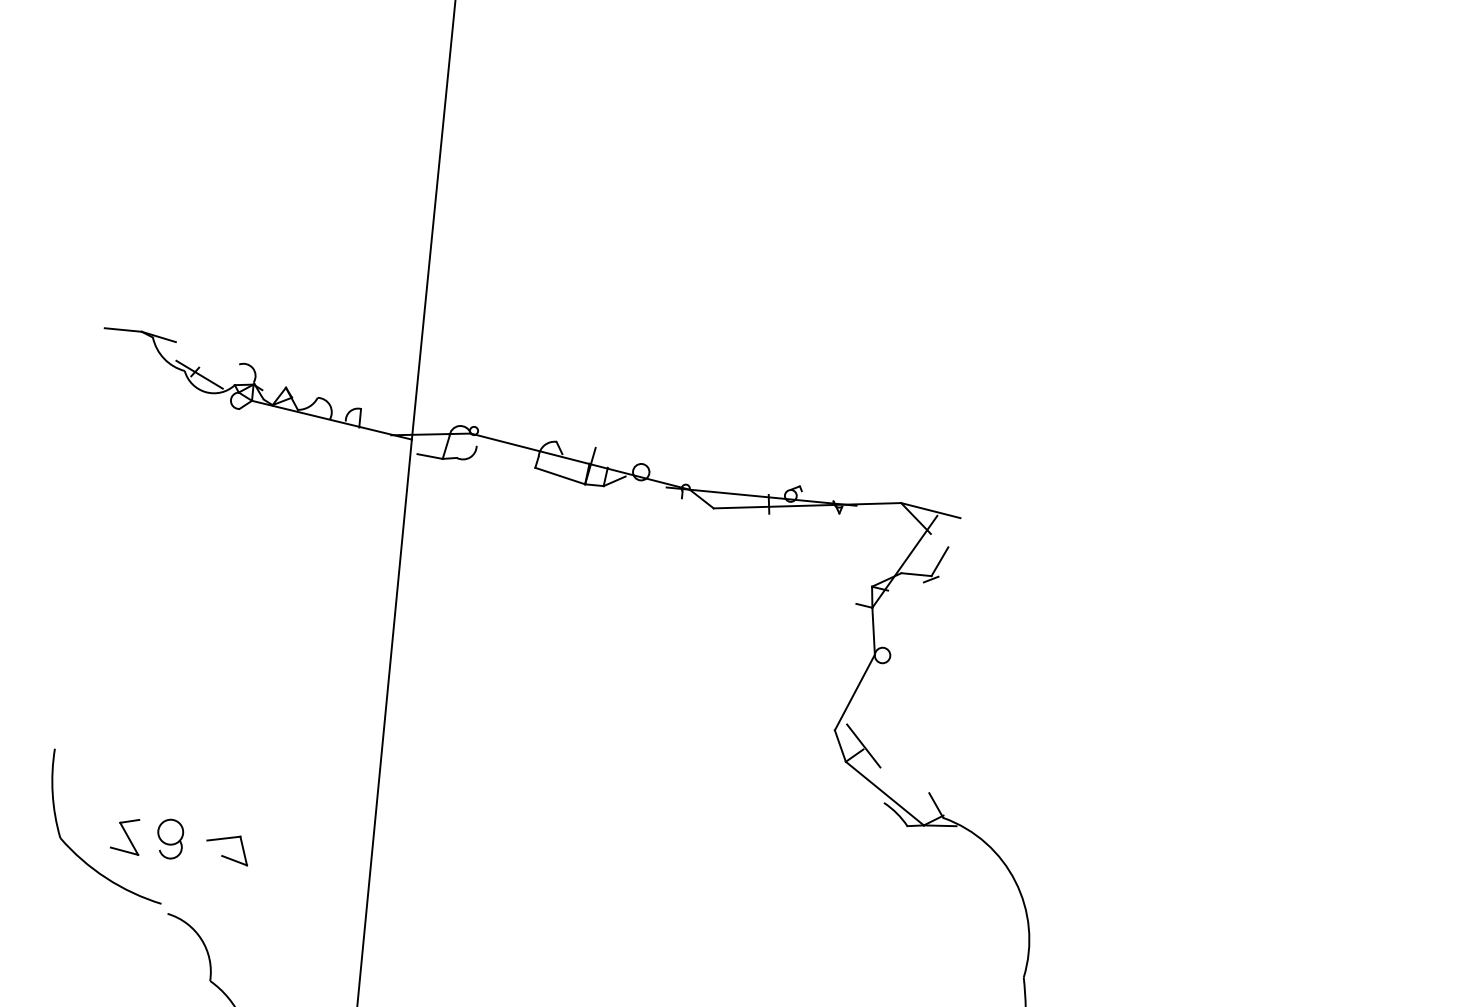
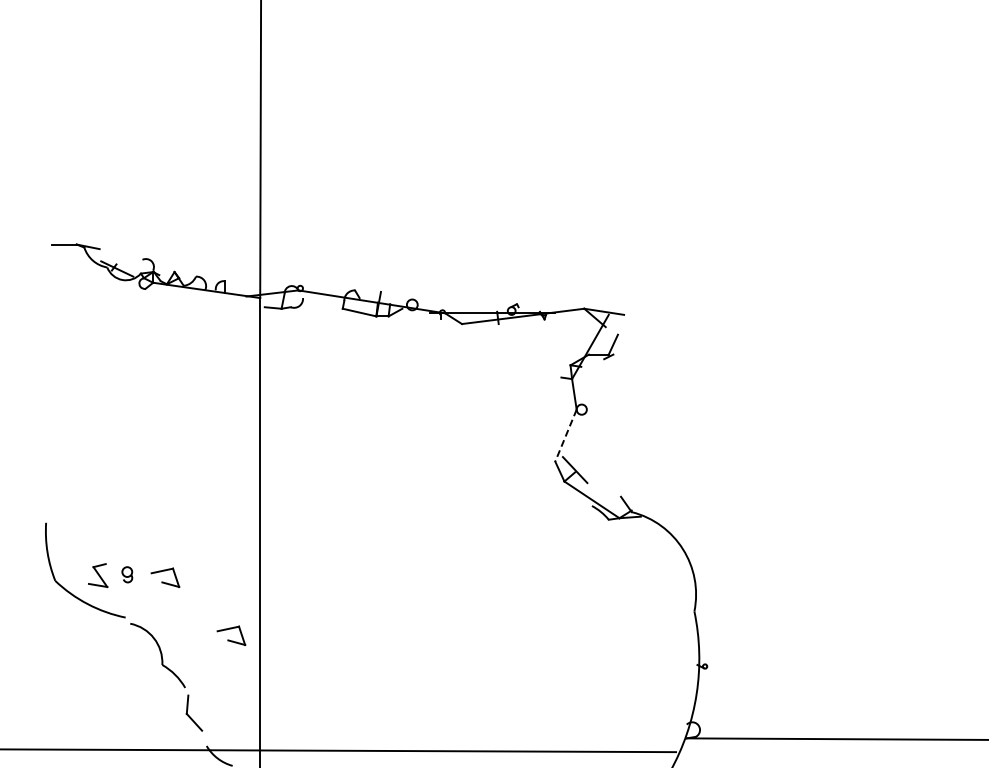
line: (854, 693) -> (565, 436), solid -> dashed
part: (170, 838) -> (127, 574), size x0.6
part: (319, 946) -> (231, 635), added

